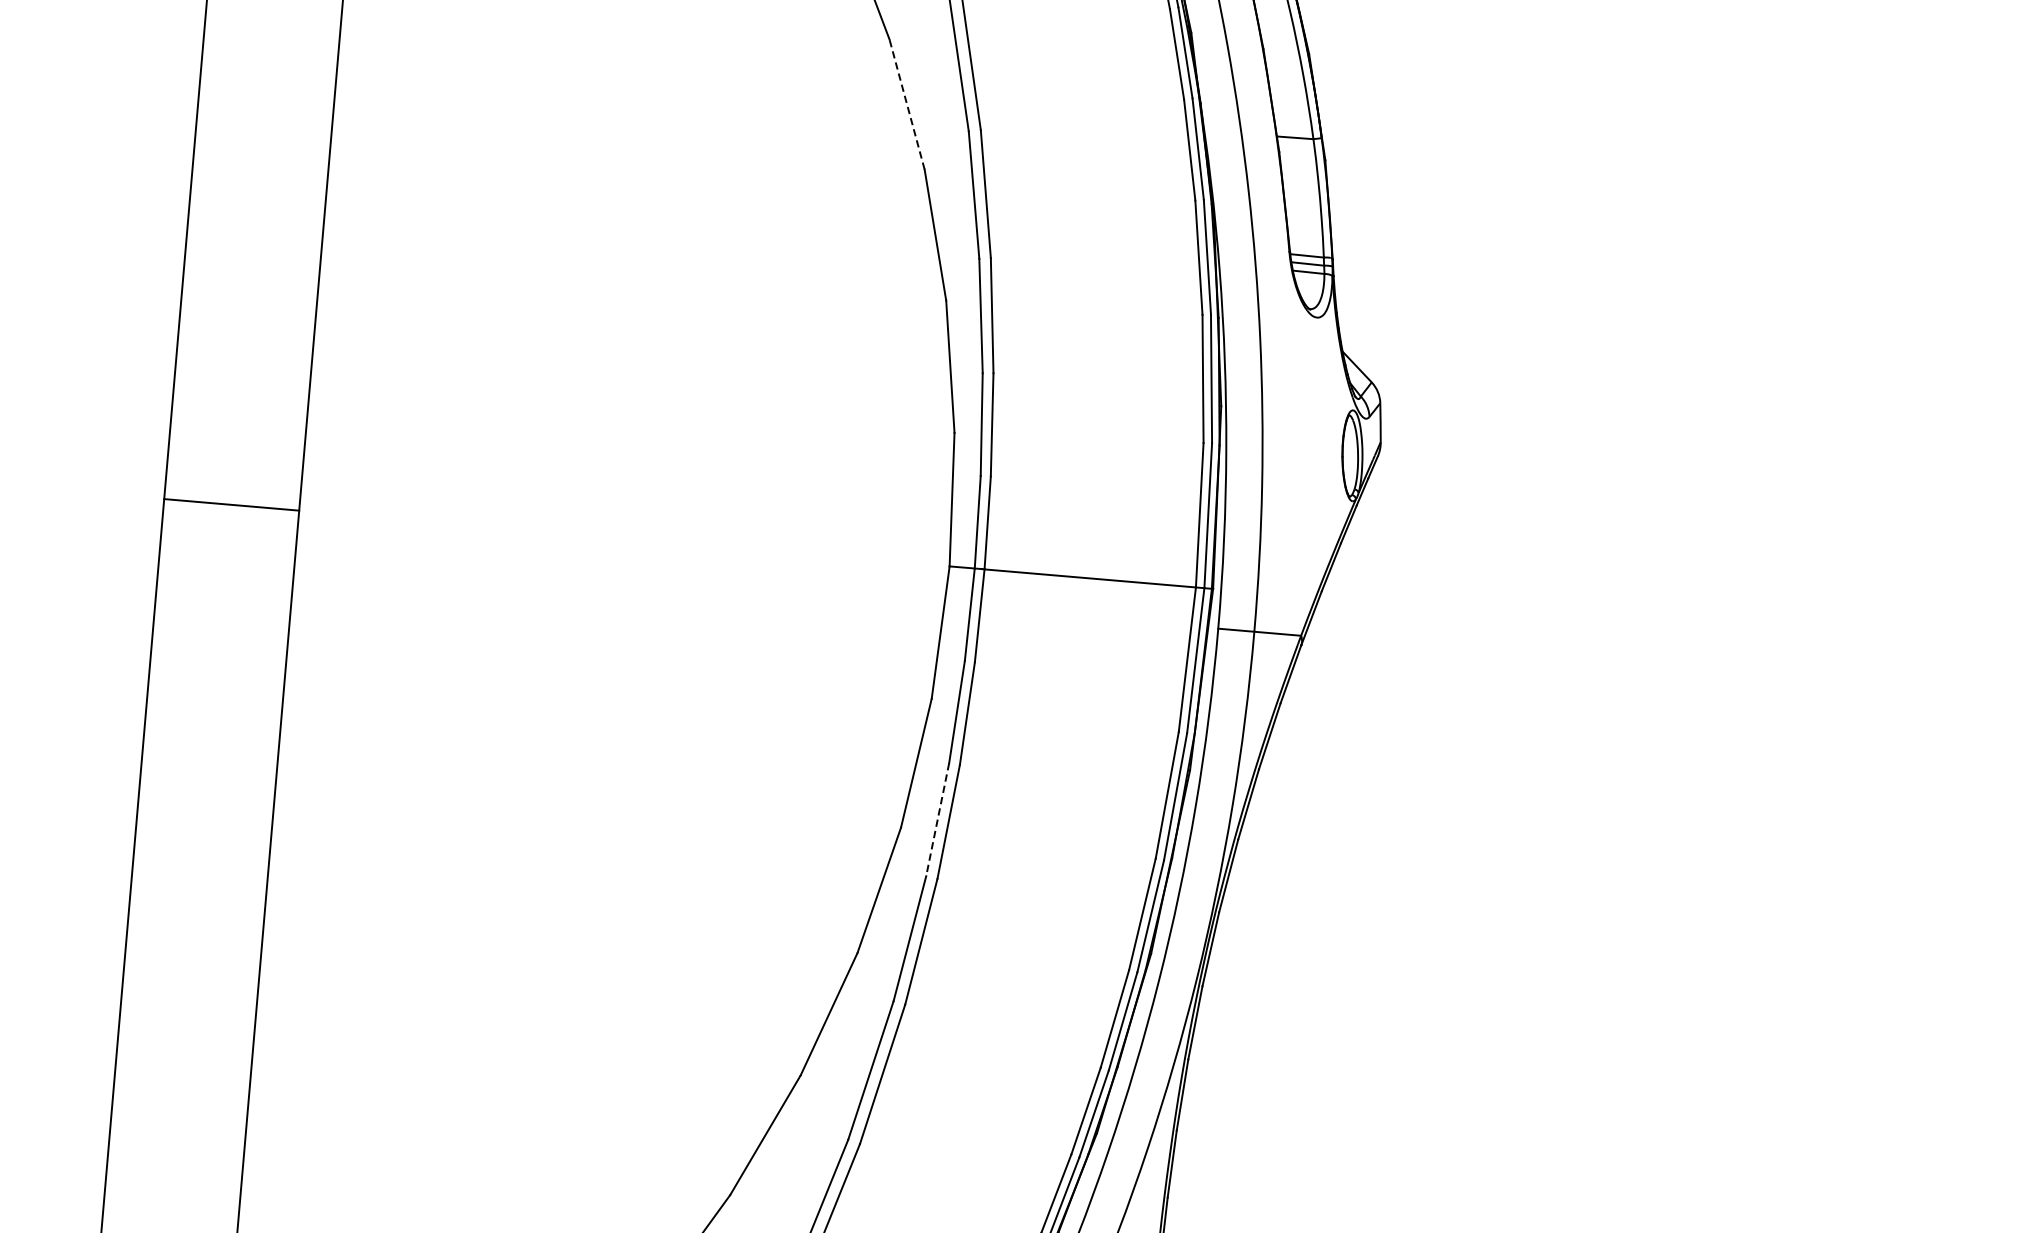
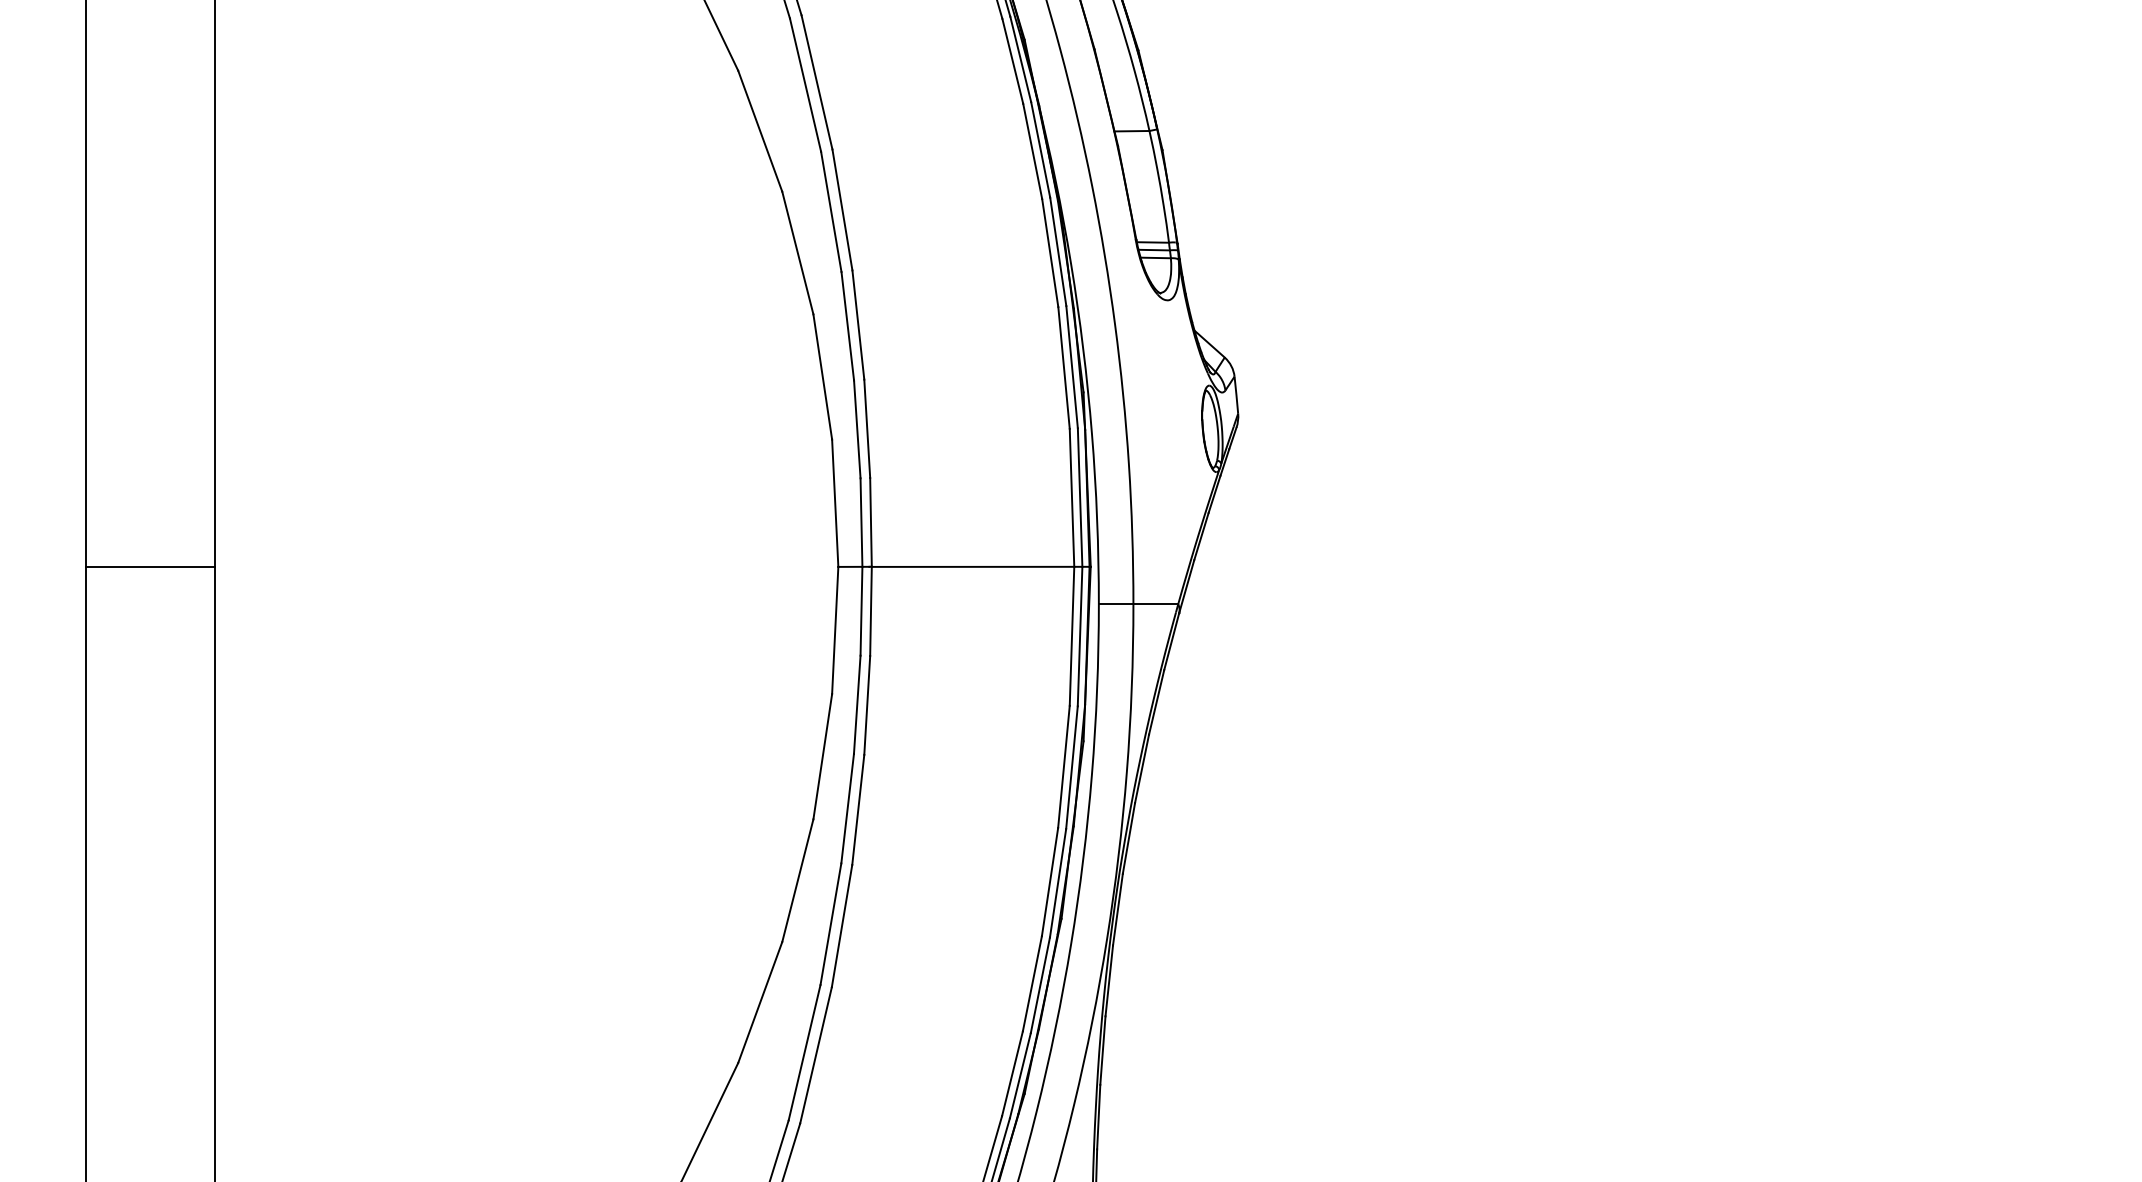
line: (907, 103) -> (760, 130), dashed -> solid
line: (937, 820) -> (847, 809), dashed -> solid

